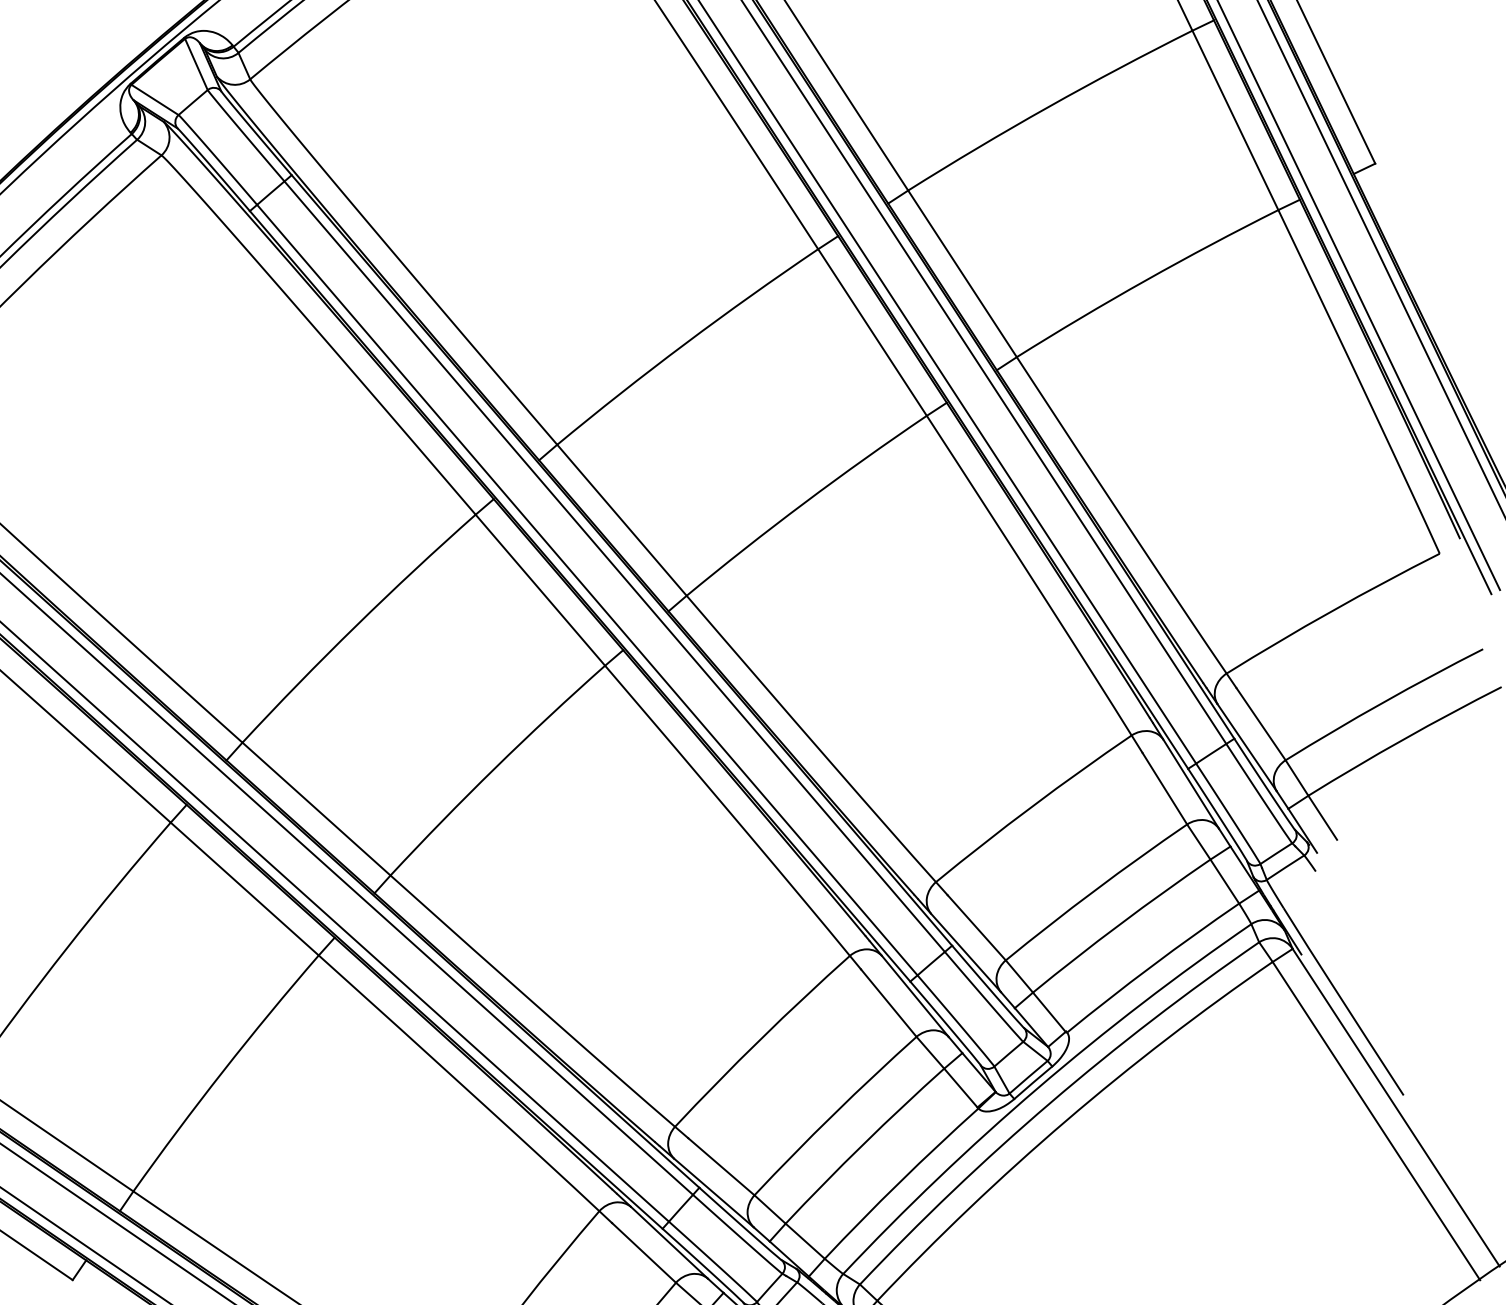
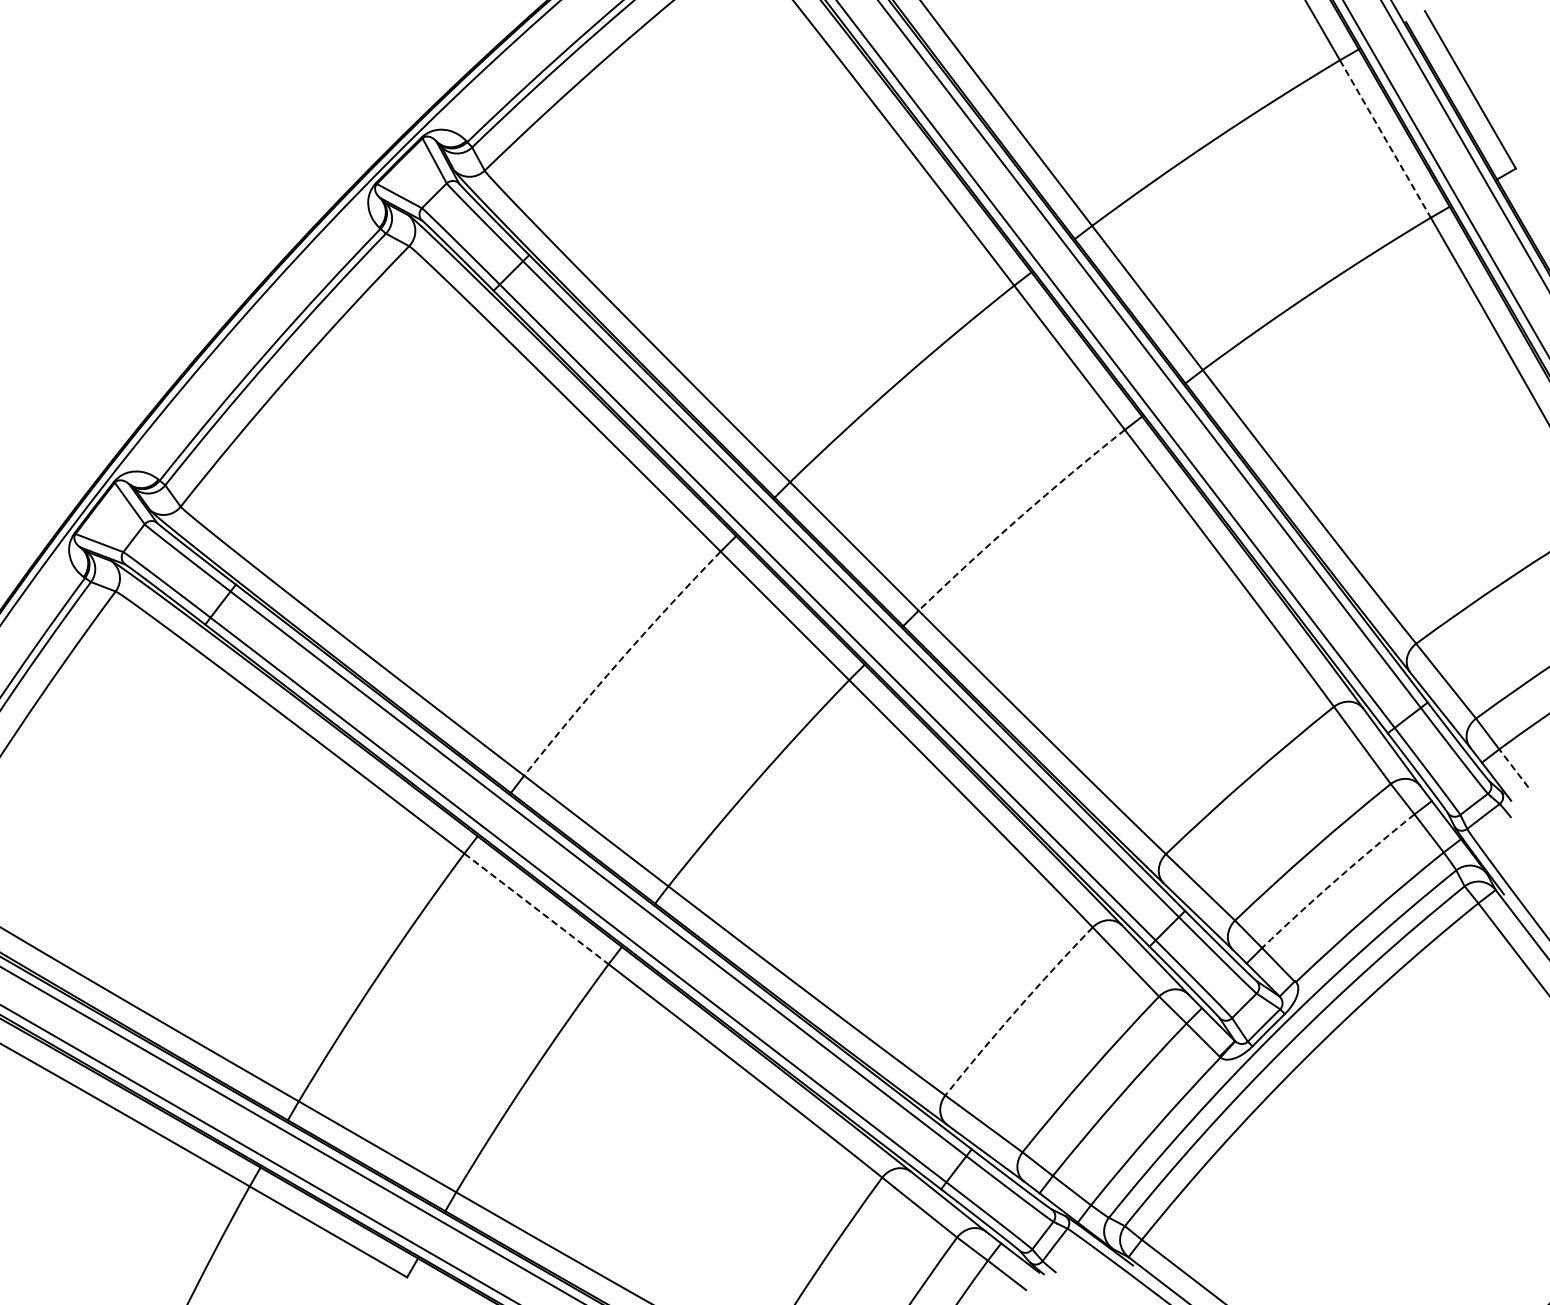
line: (1235, 120) -> (1385, 139), solid -> dashed
arc: (804, 502) -> (1019, 517), solid -> dashed
arc: (356, 626) -> (619, 661), solid -> dashed
line: (1322, 817) -> (1513, 768), solid -> dashed
line: (244, 888) -> (536, 908), solid -> dashed
arc: (1119, 924) -> (1336, 879), solid -> dashed
arc: (760, 1039) -> (1017, 1009), solid -> dashed

